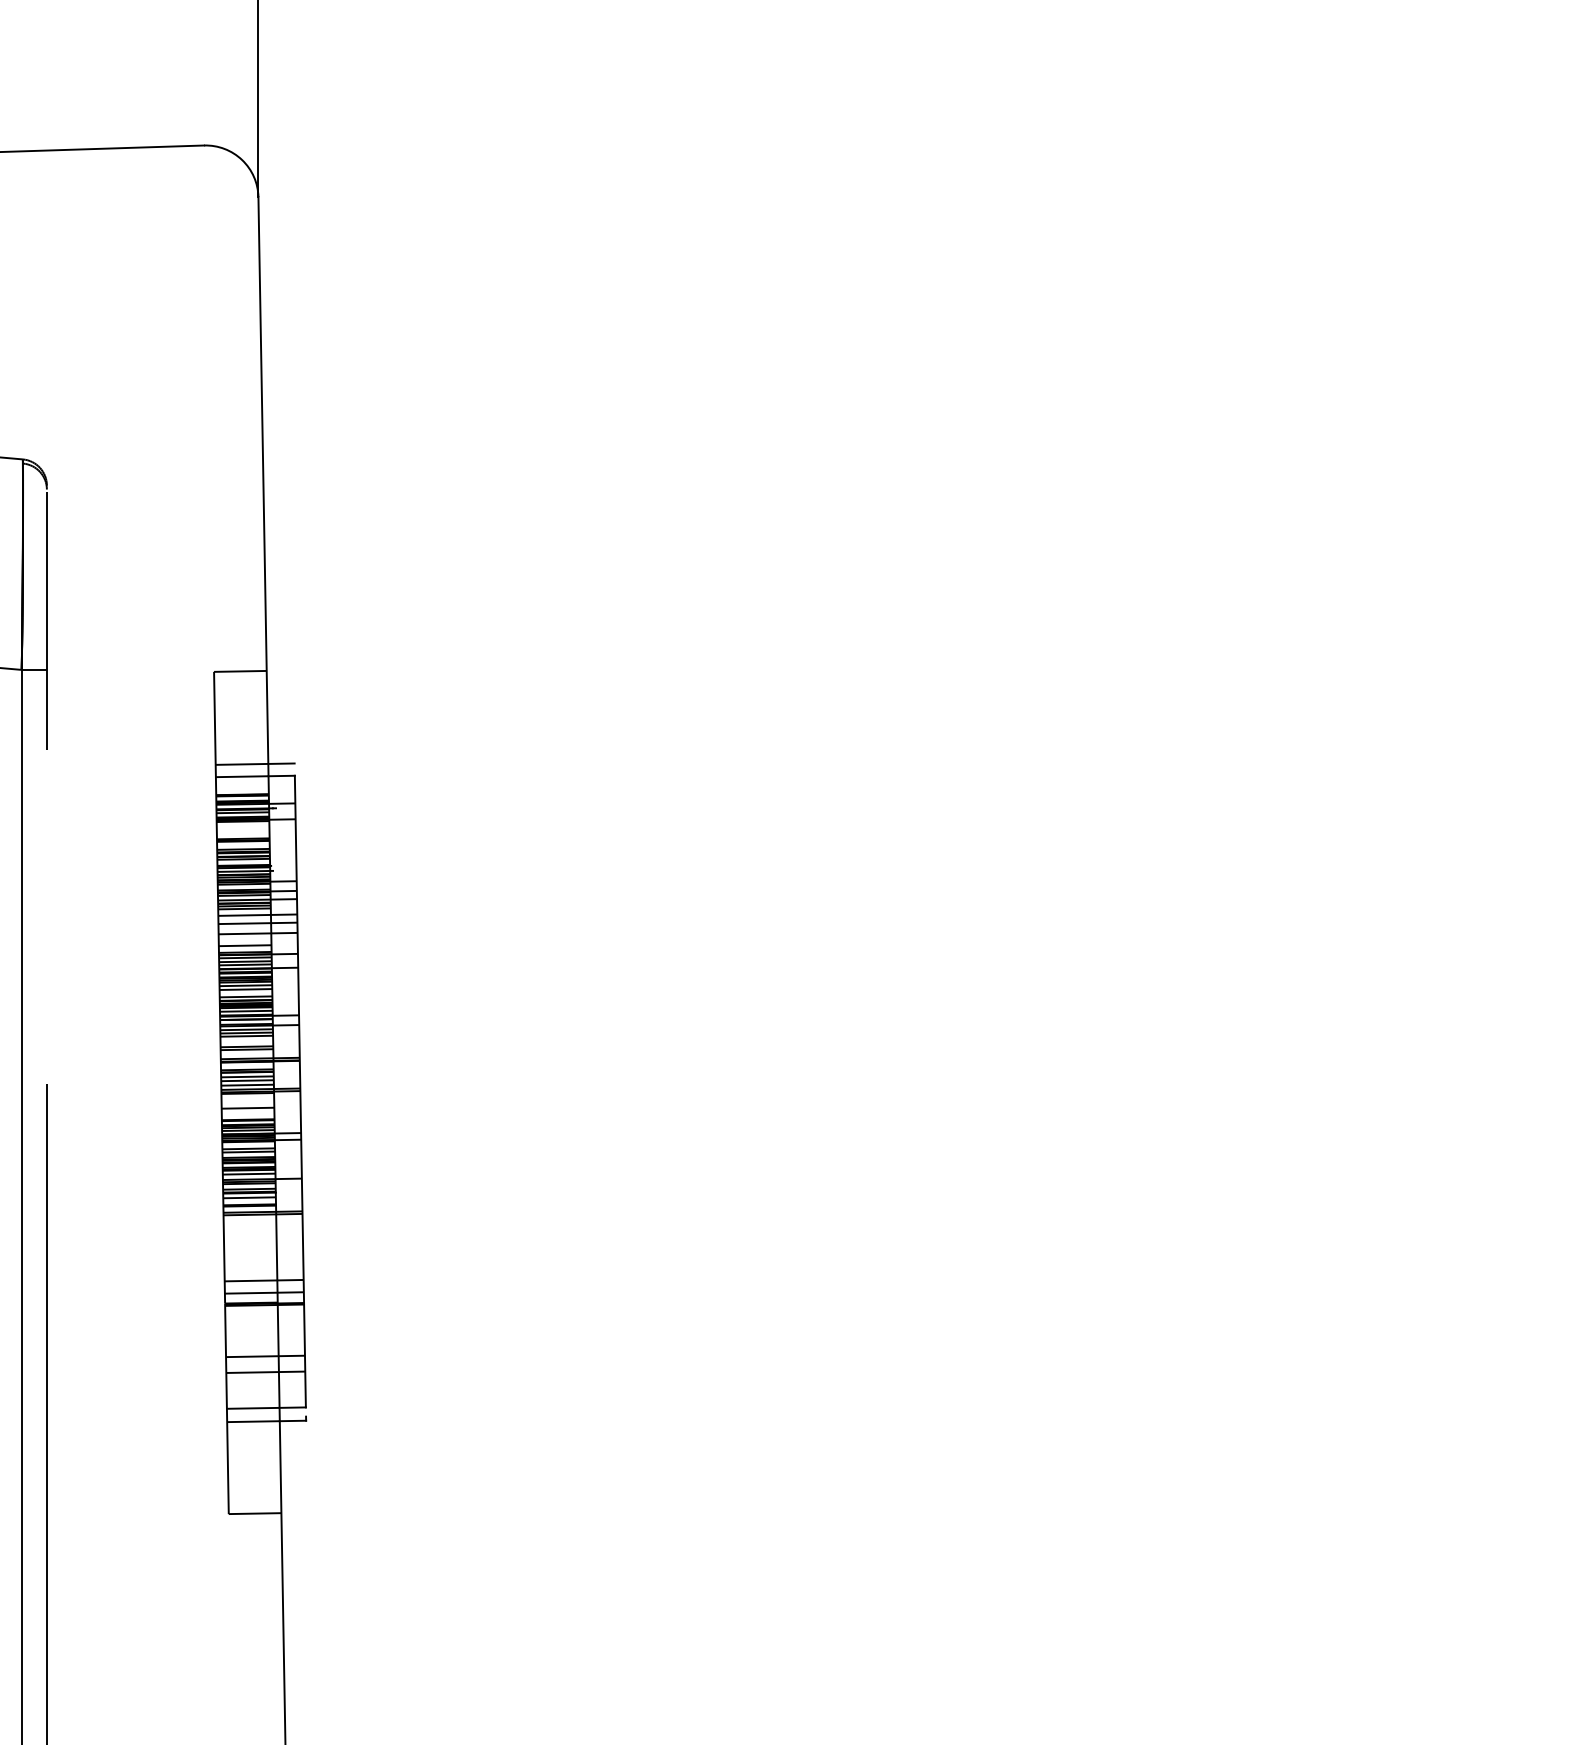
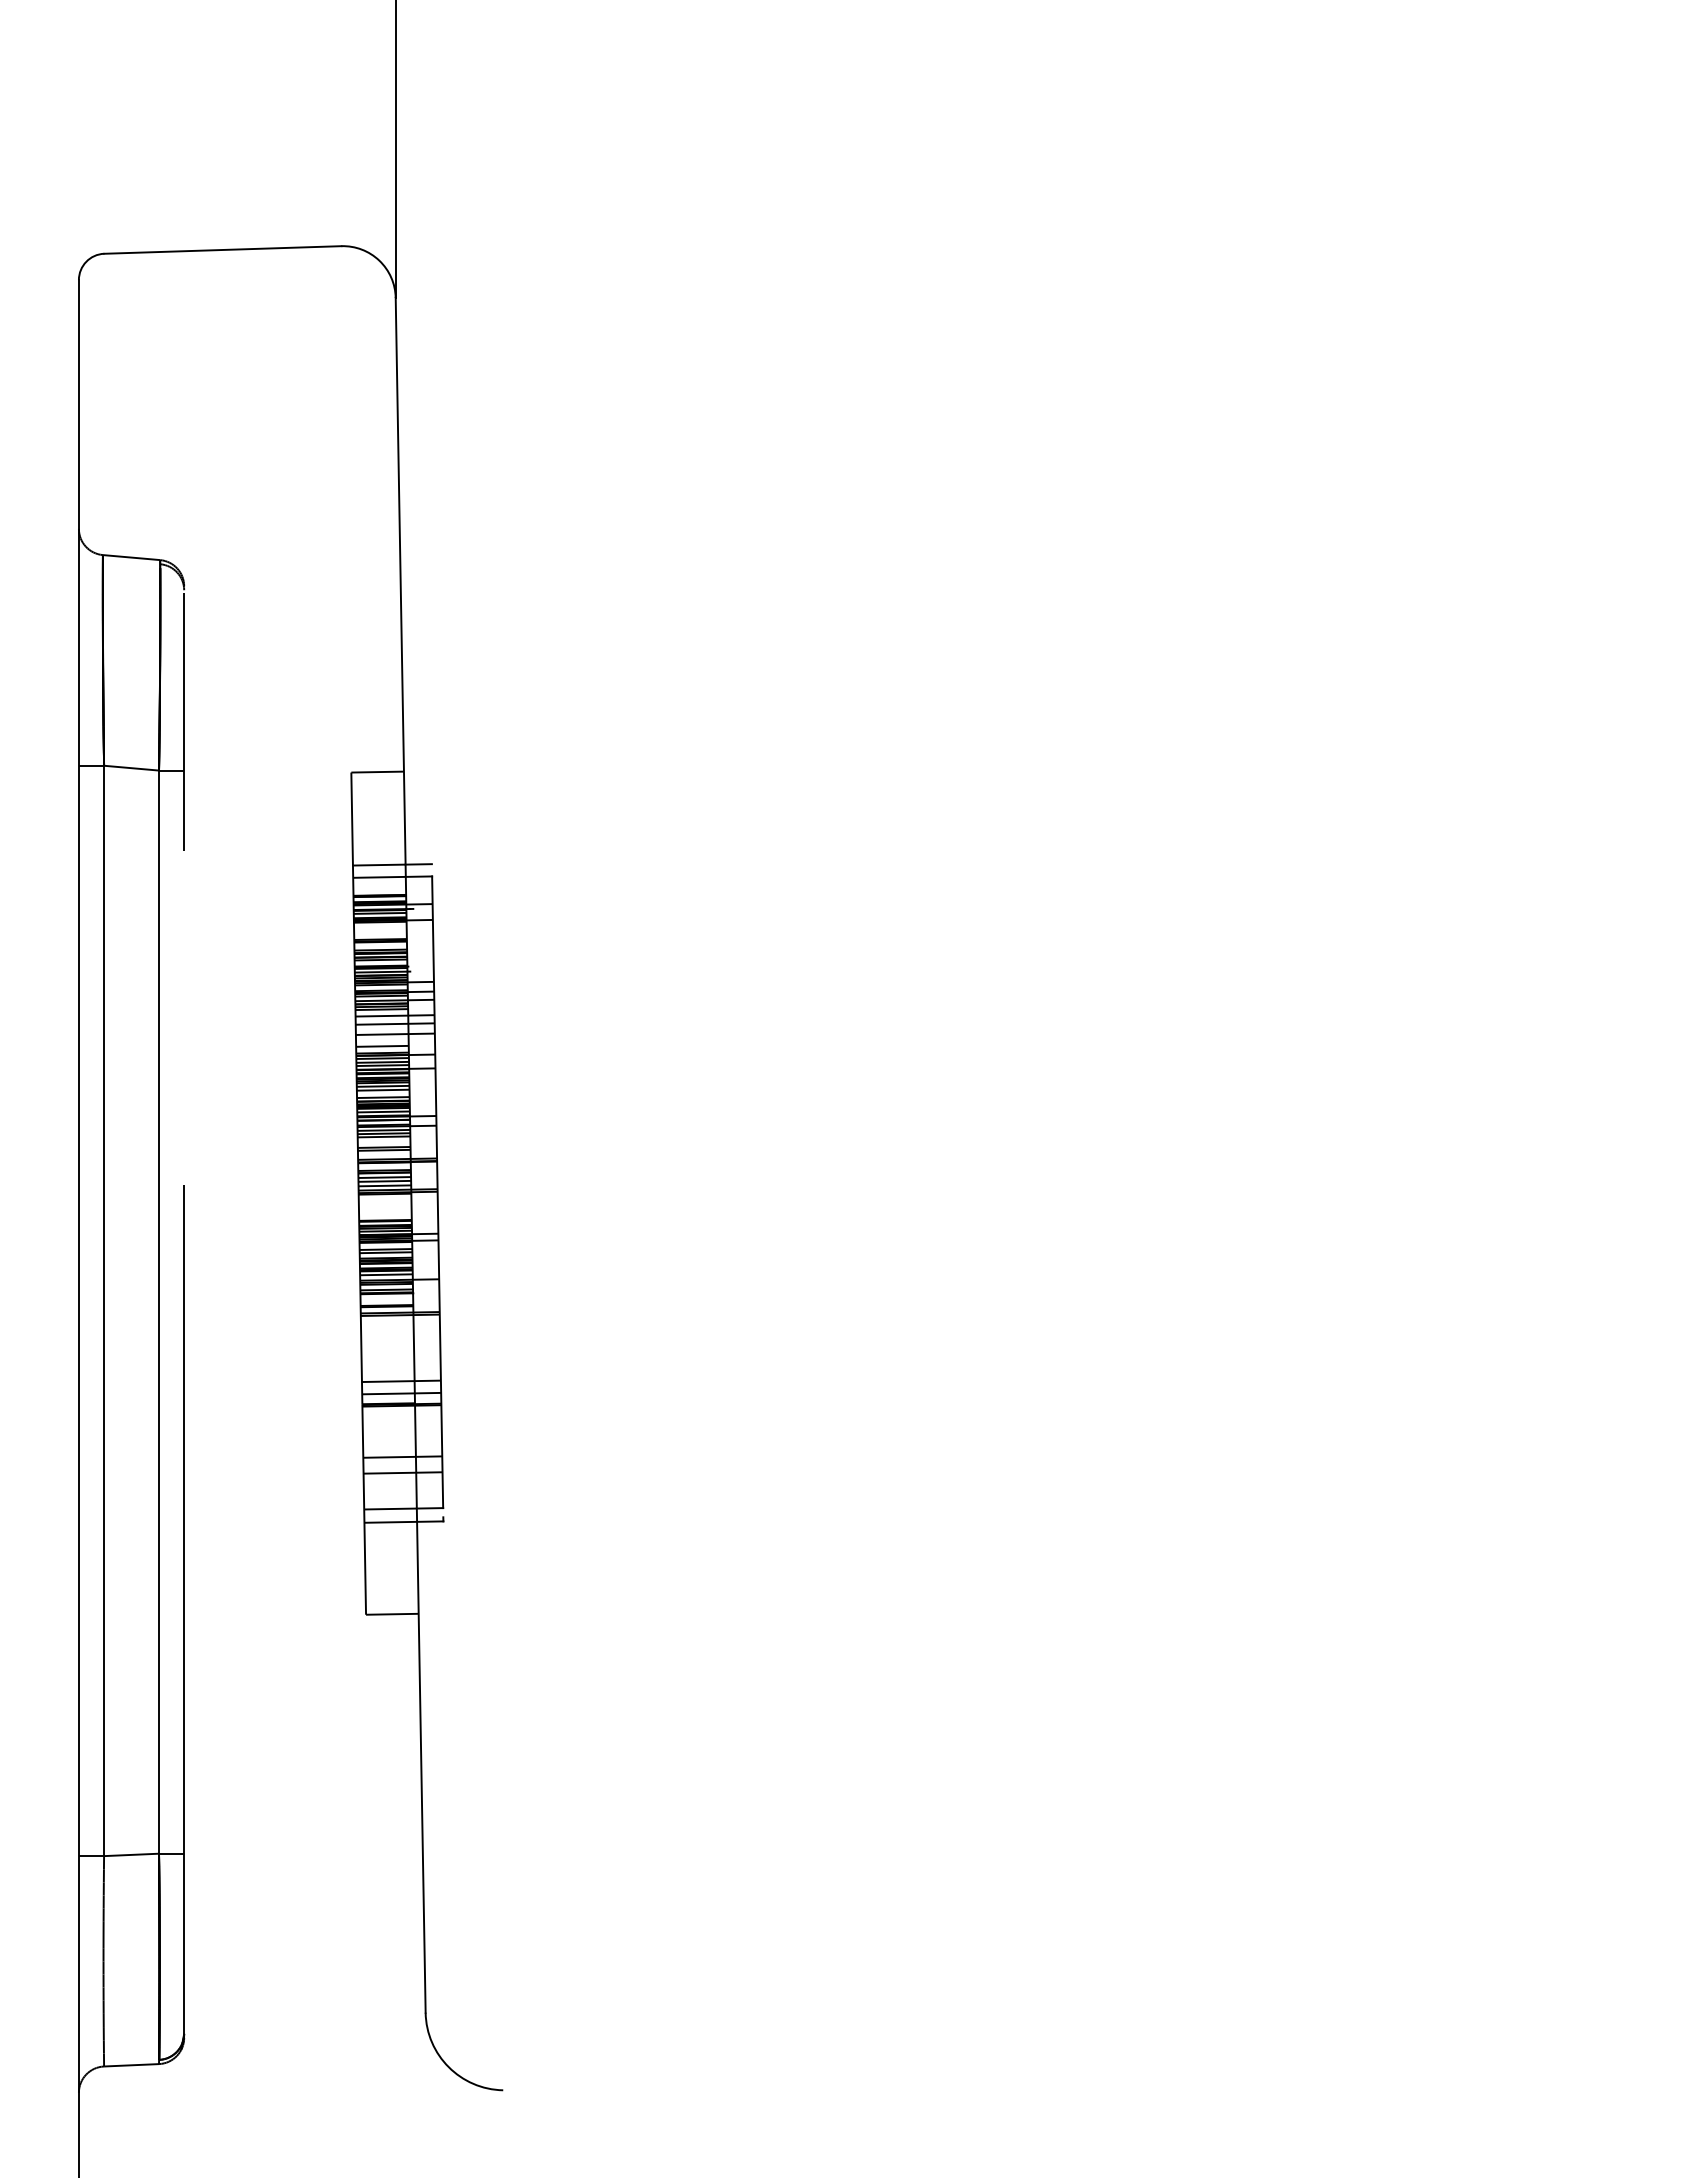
line: (247, 1107) -> (384, 1208), removed
line: (249, 1197) -> (386, 1298), removed

